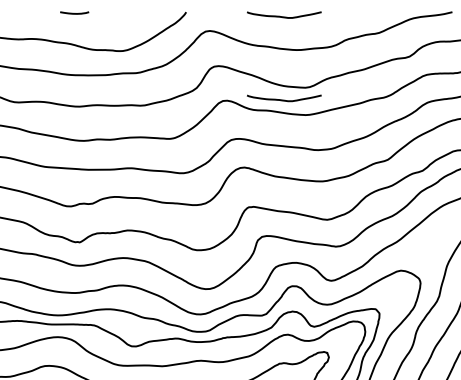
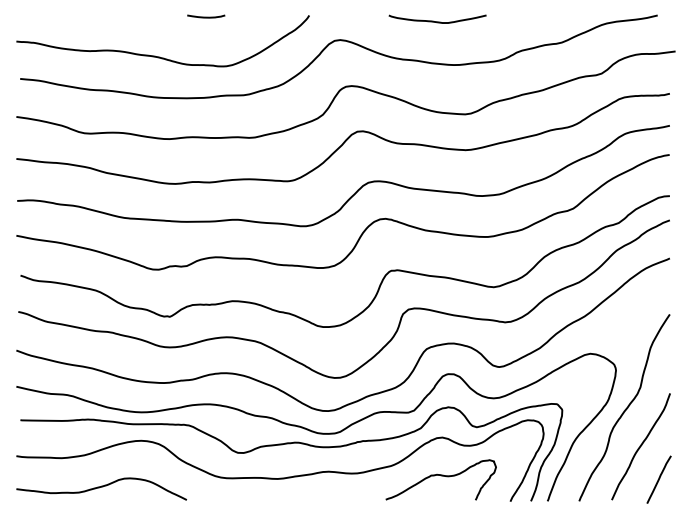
curve: (74, 12) -> (206, 16), moved
curve: (284, 100) -> (437, 130), removed

